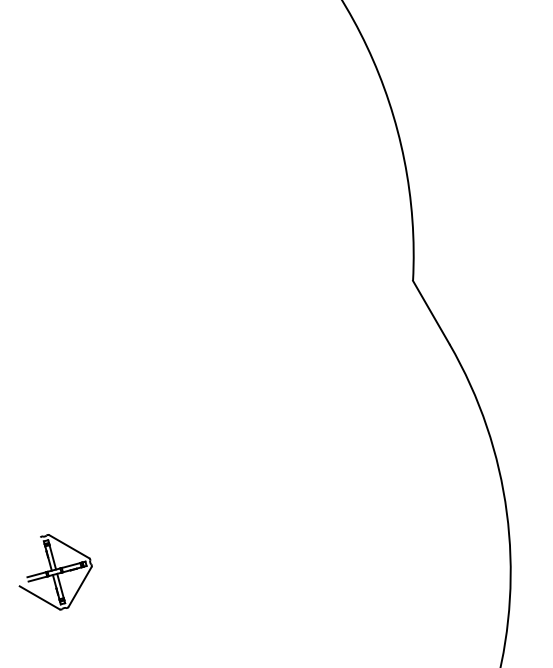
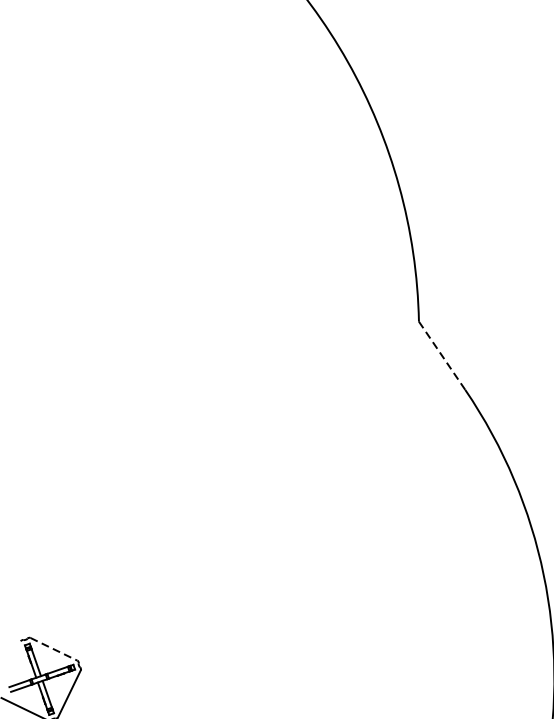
line: (431, 312) -> (442, 355), solid -> dashed
line: (69, 546) -> (54, 649), solid -> dashed

